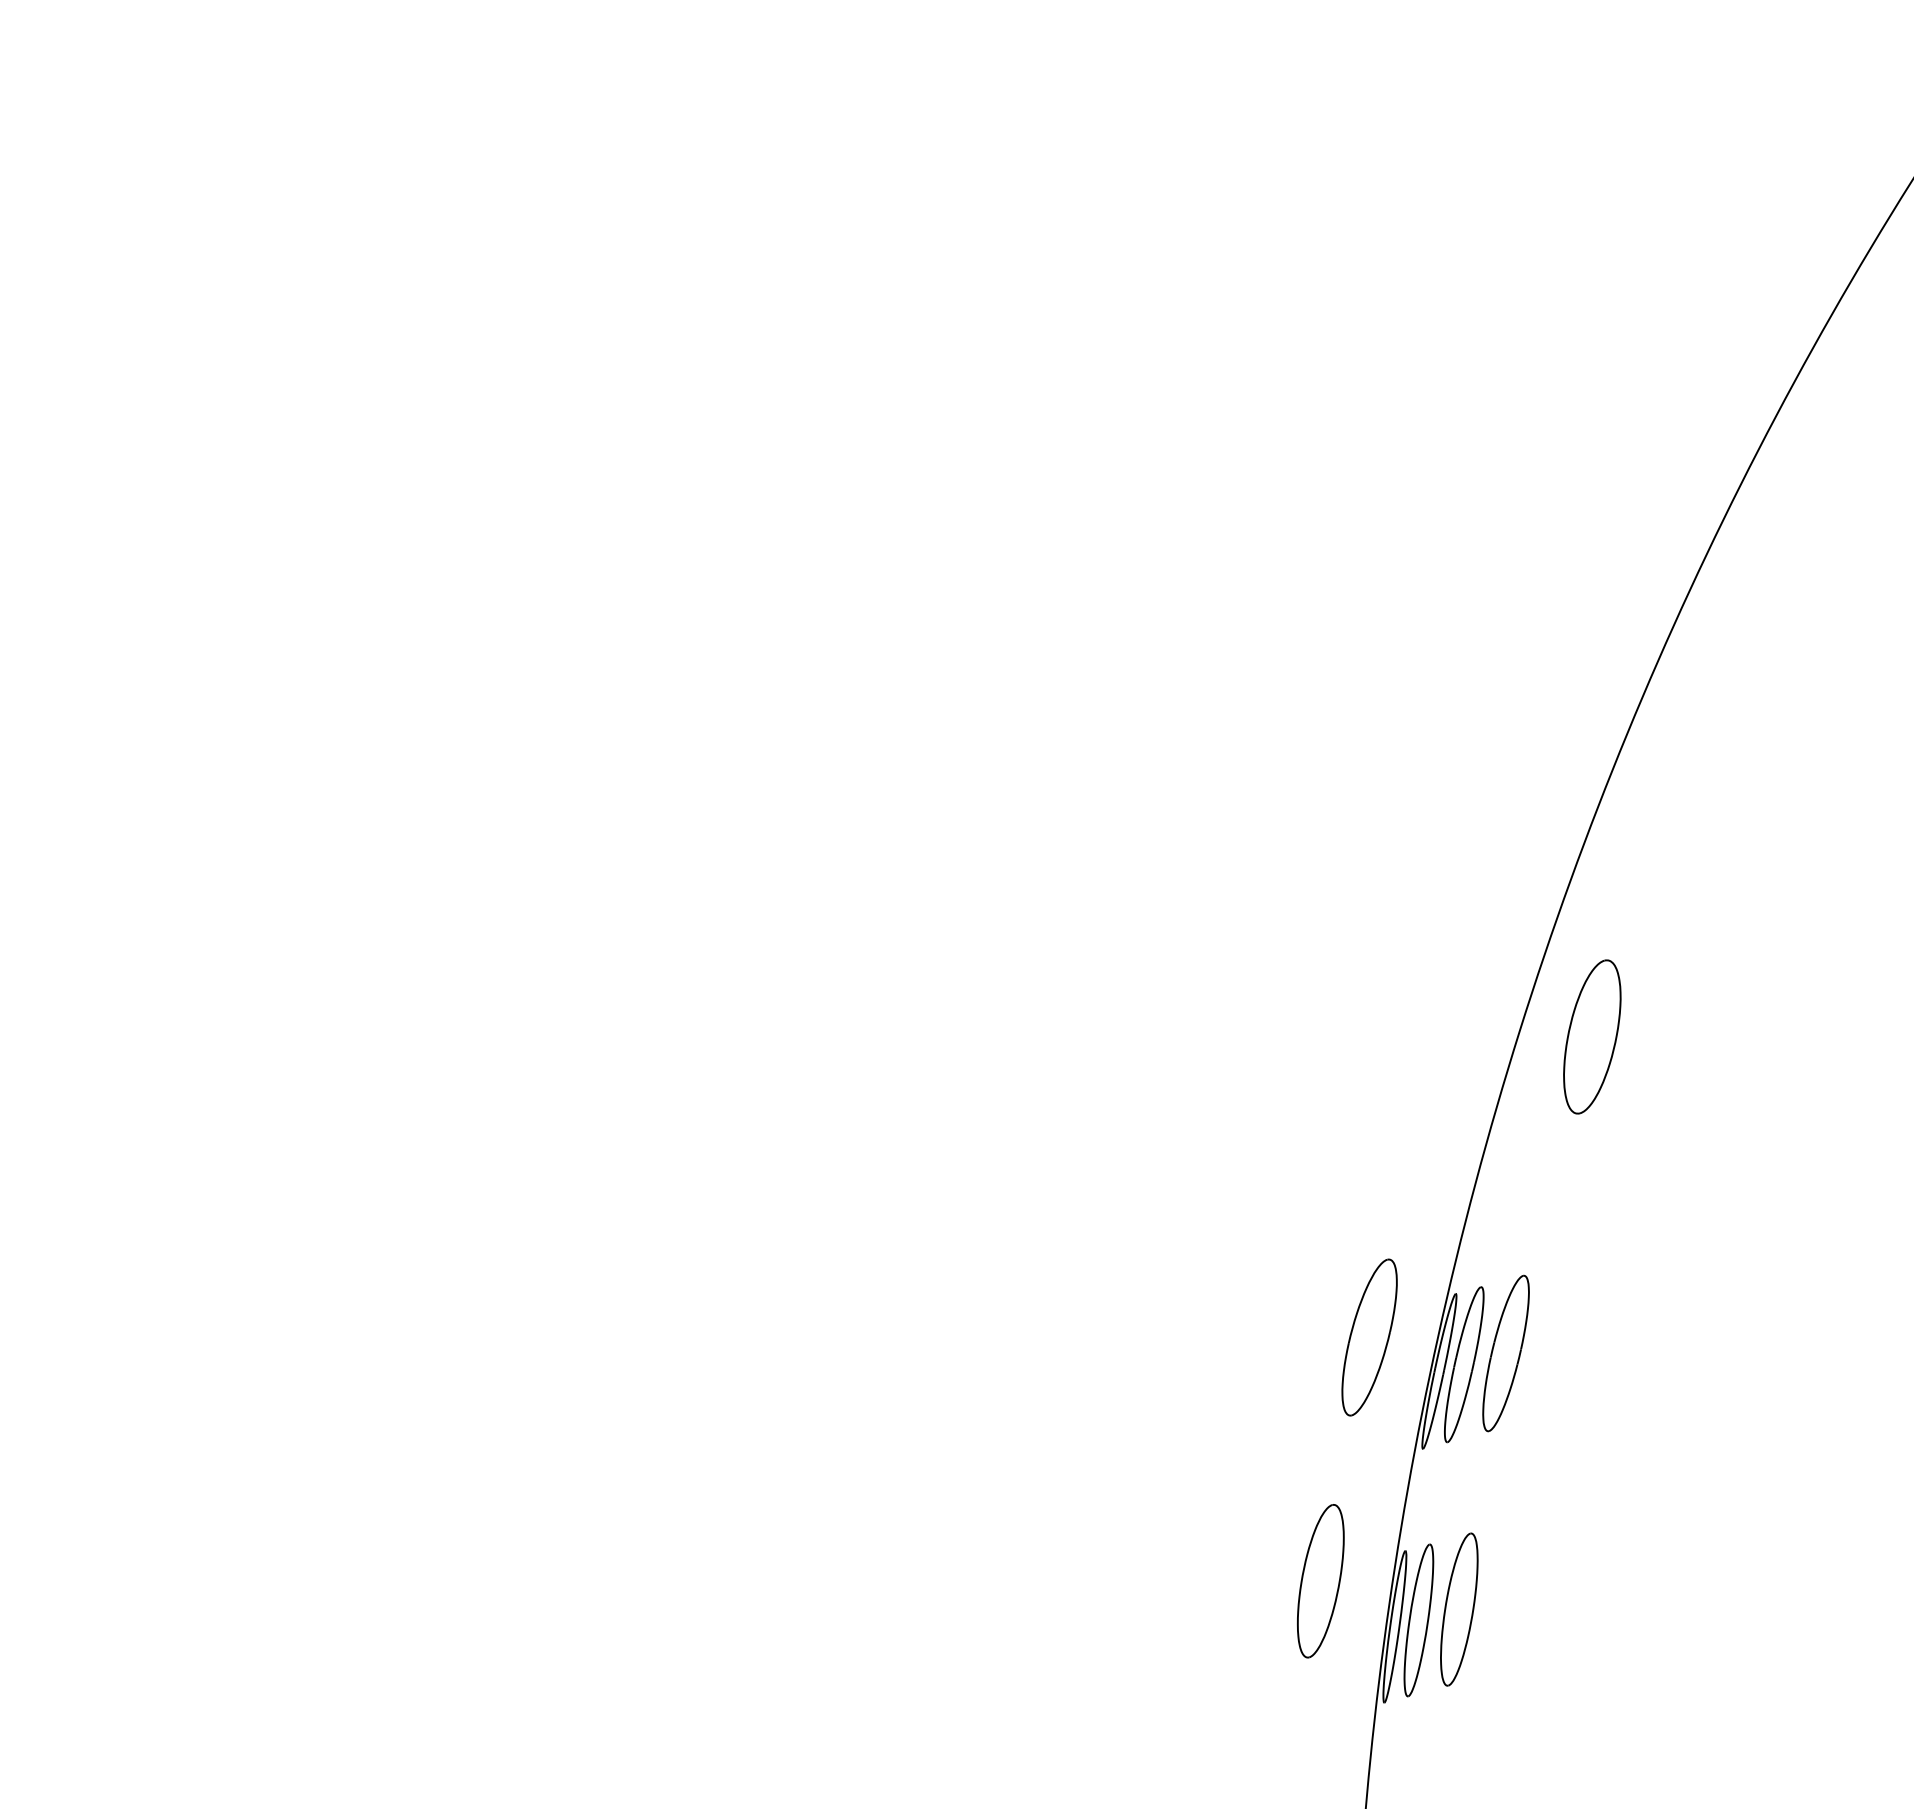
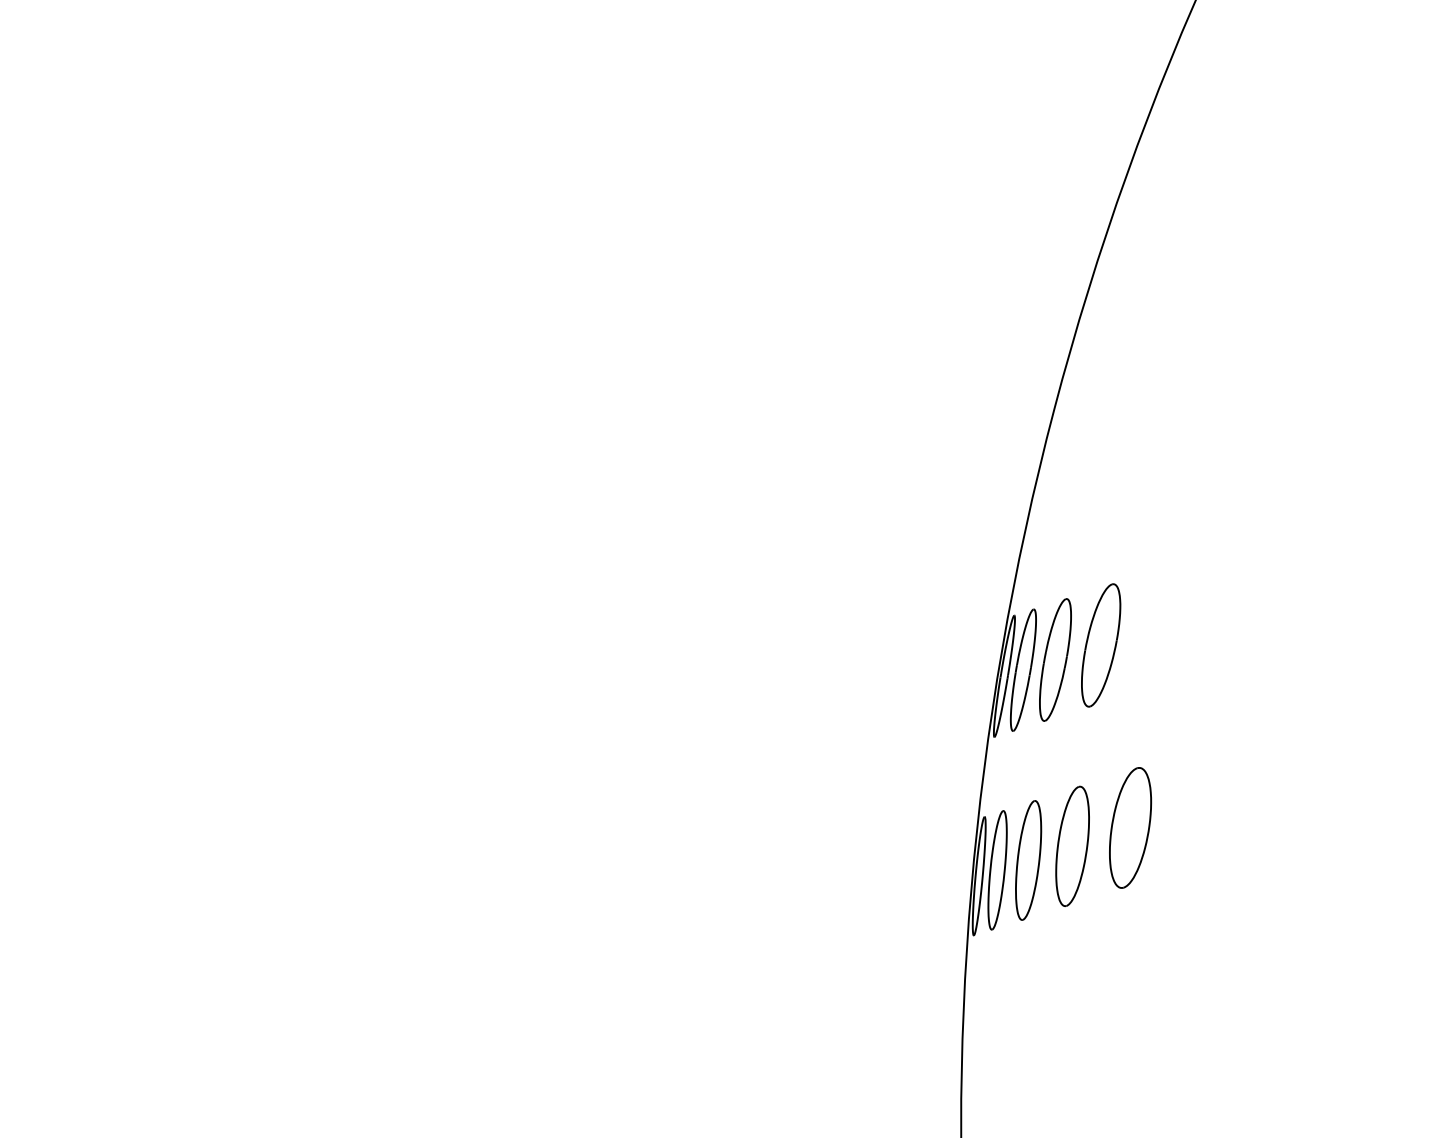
part: (1592, 1036) -> (1130, 827), moved
part: (1369, 1337) -> (1101, 645), moved
part: (1320, 1581) -> (1072, 846), moved

